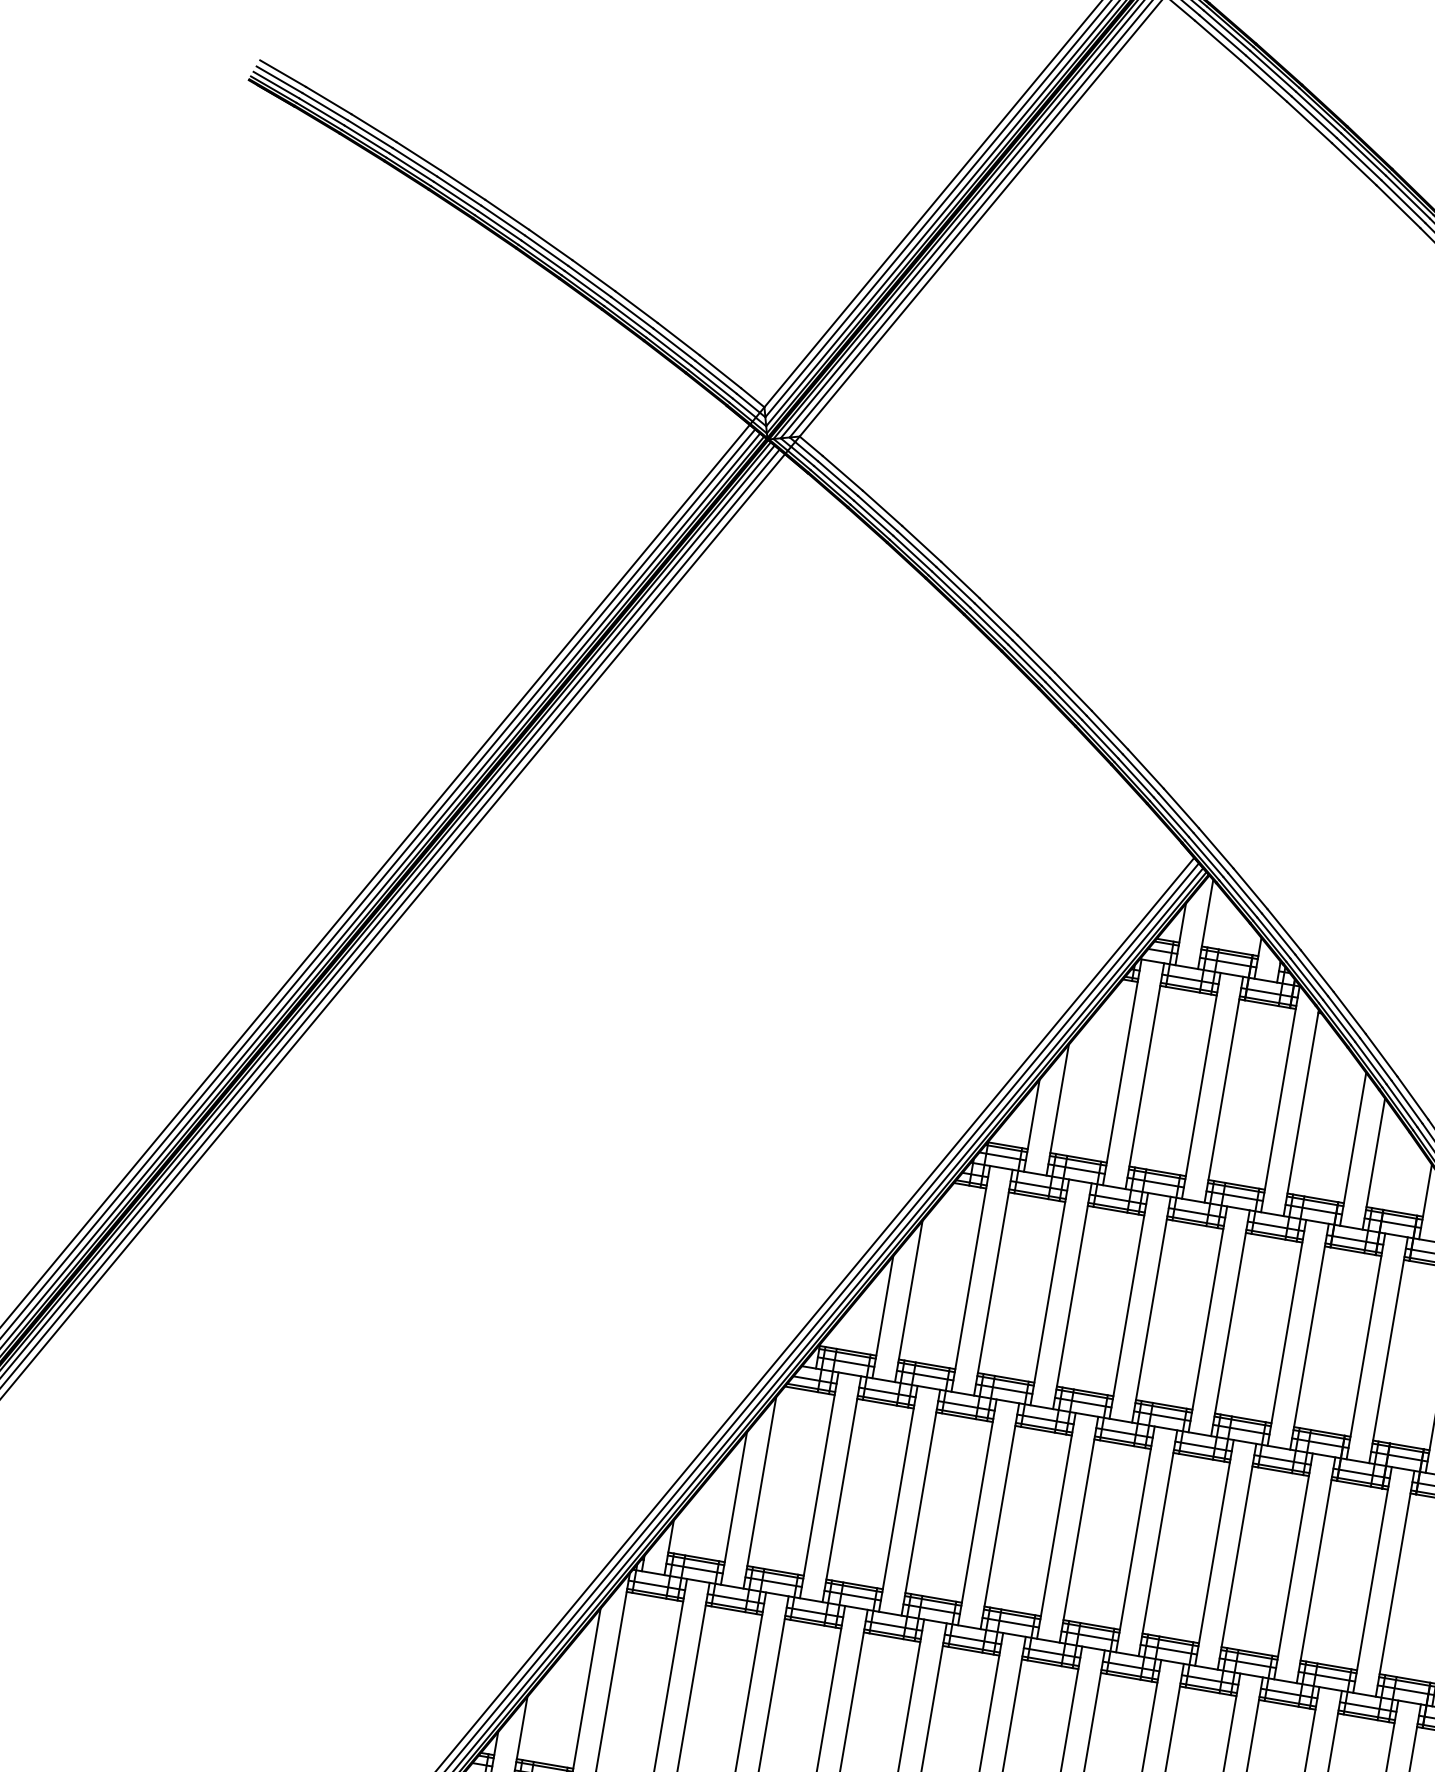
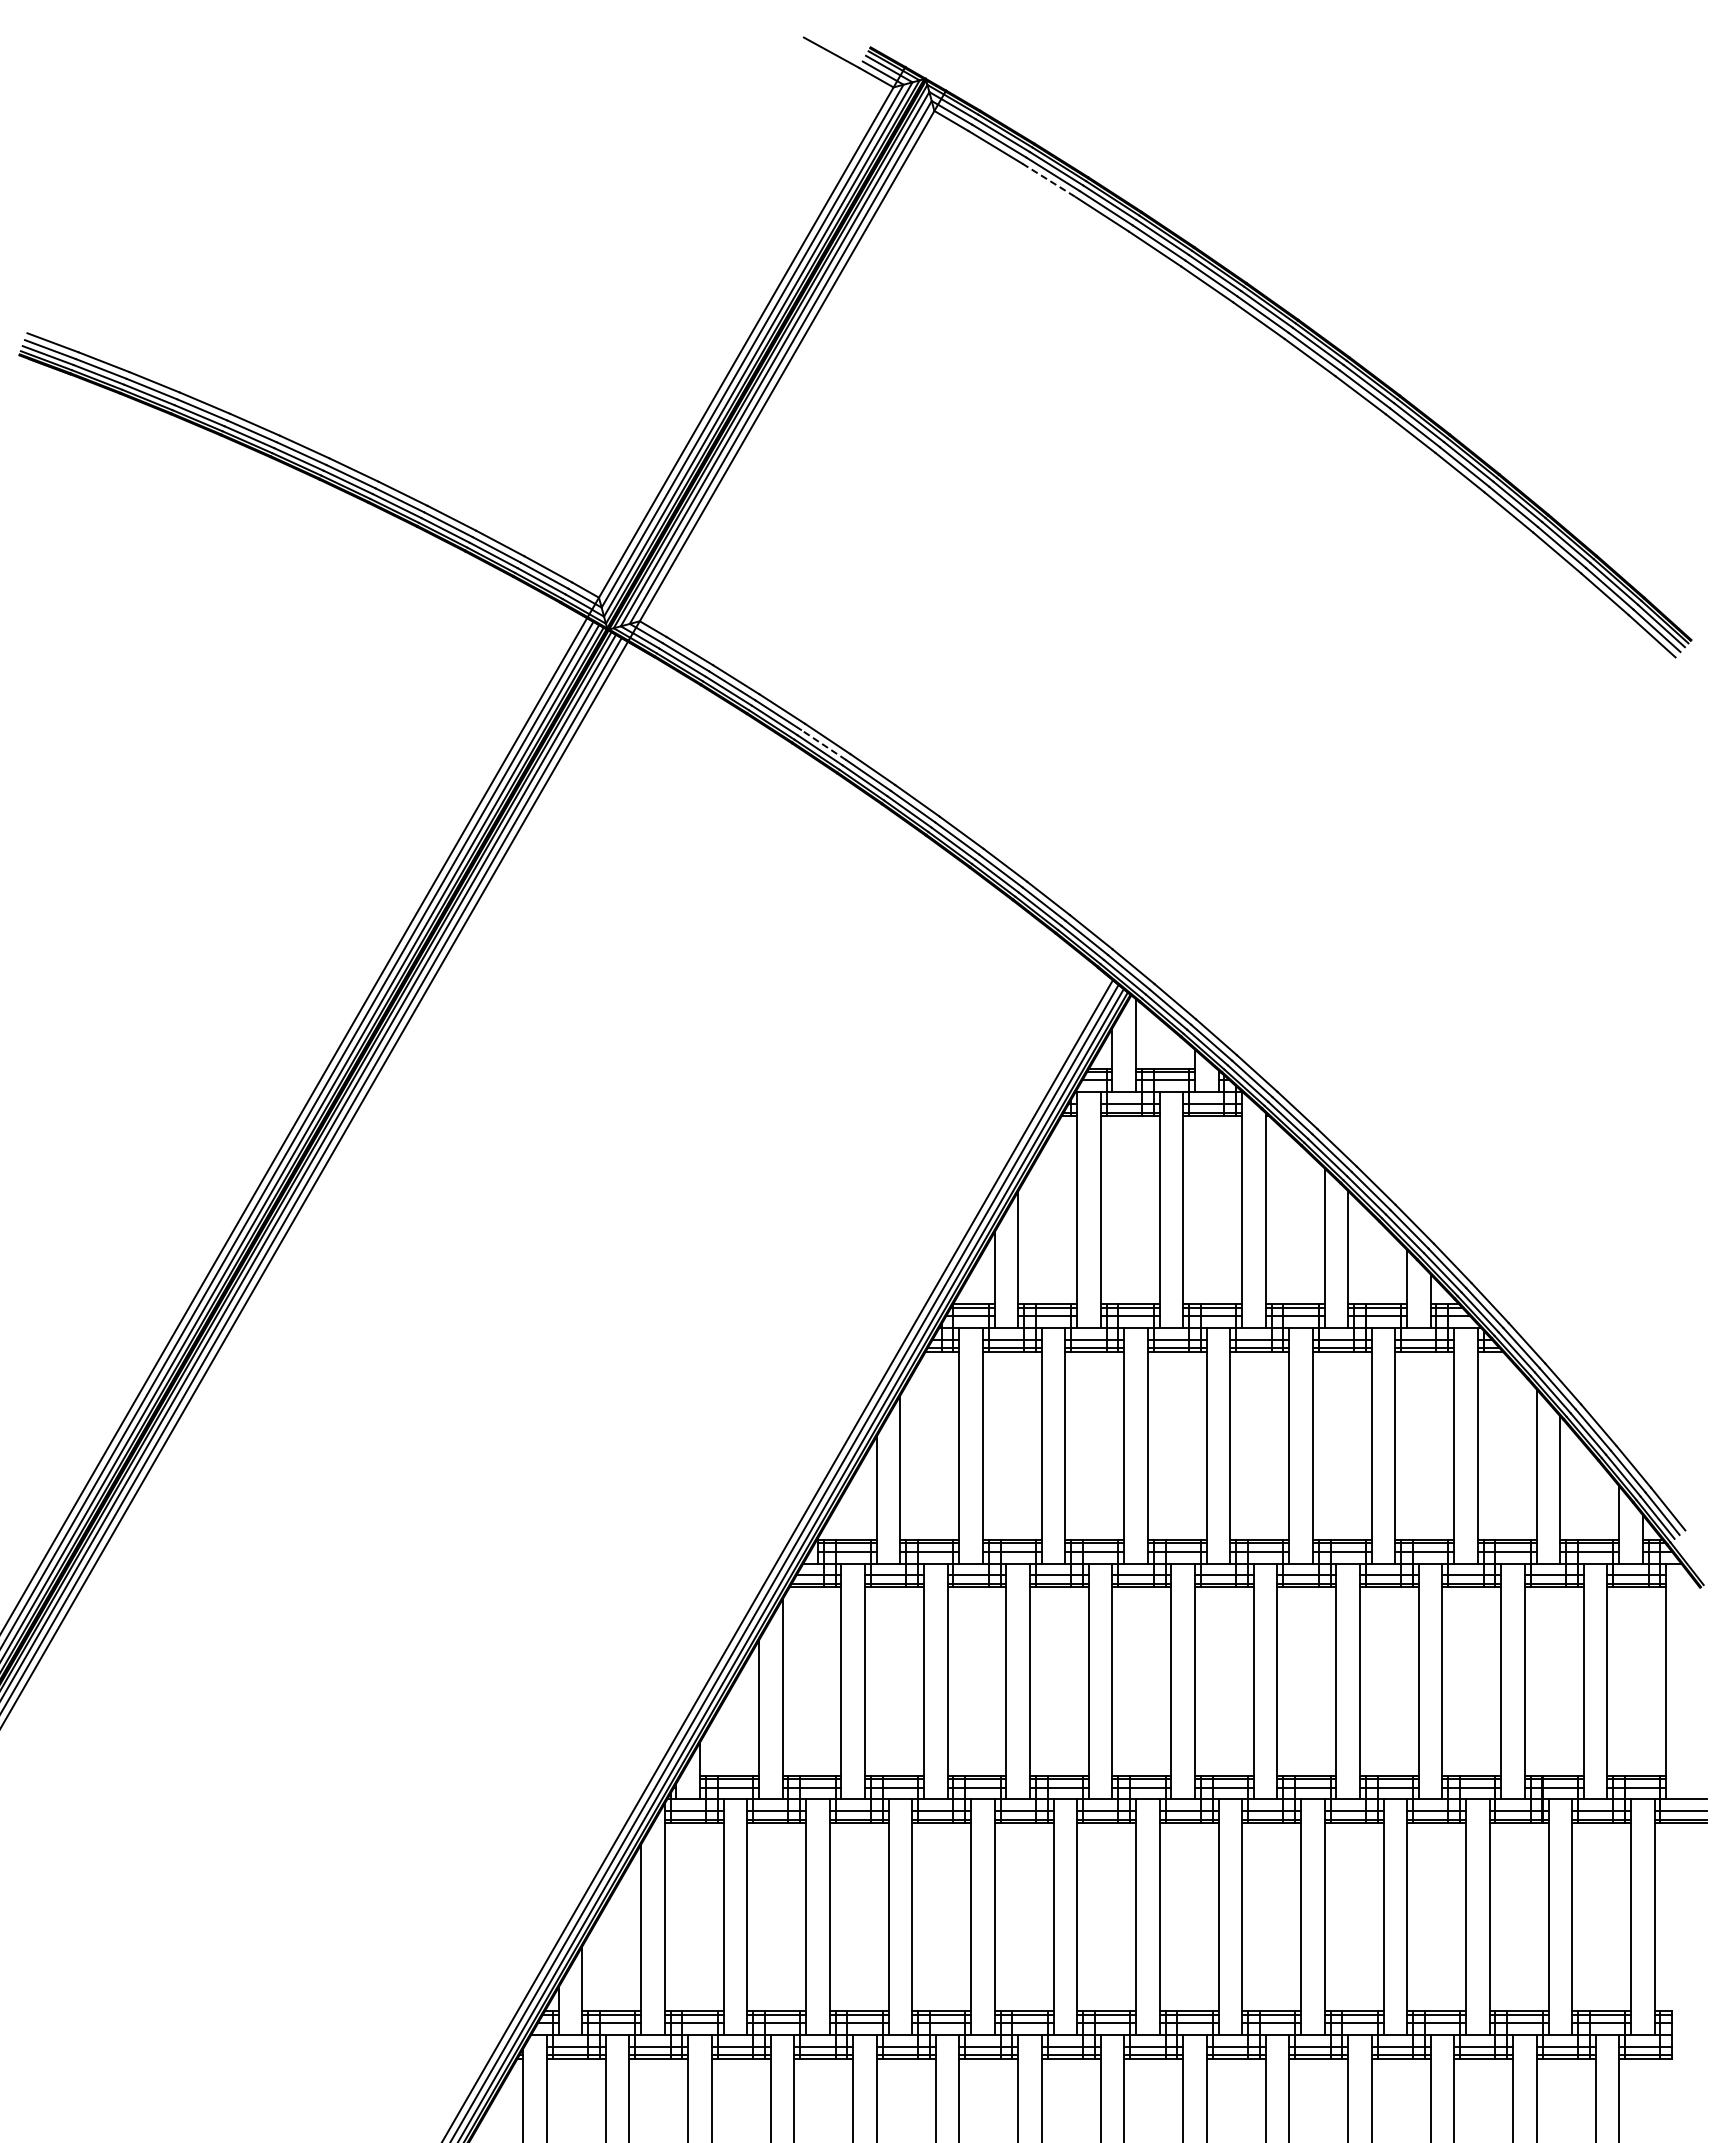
line: (1264, 81) -> (1049, 180), solid -> dashed
line: (955, 584) -> (823, 744), solid -> dashed

